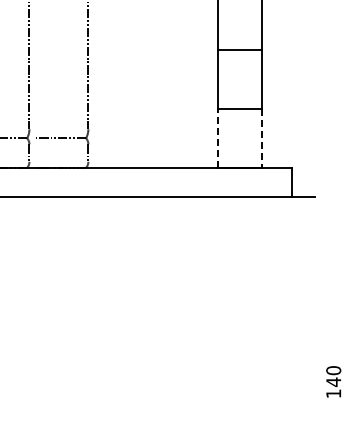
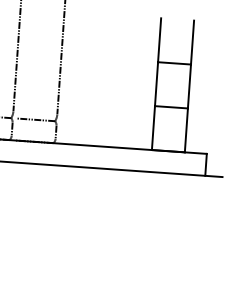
line: (218, 137) -> (153, 127), dashed -> solid
line: (262, 138) -> (186, 130), dashed -> solid

